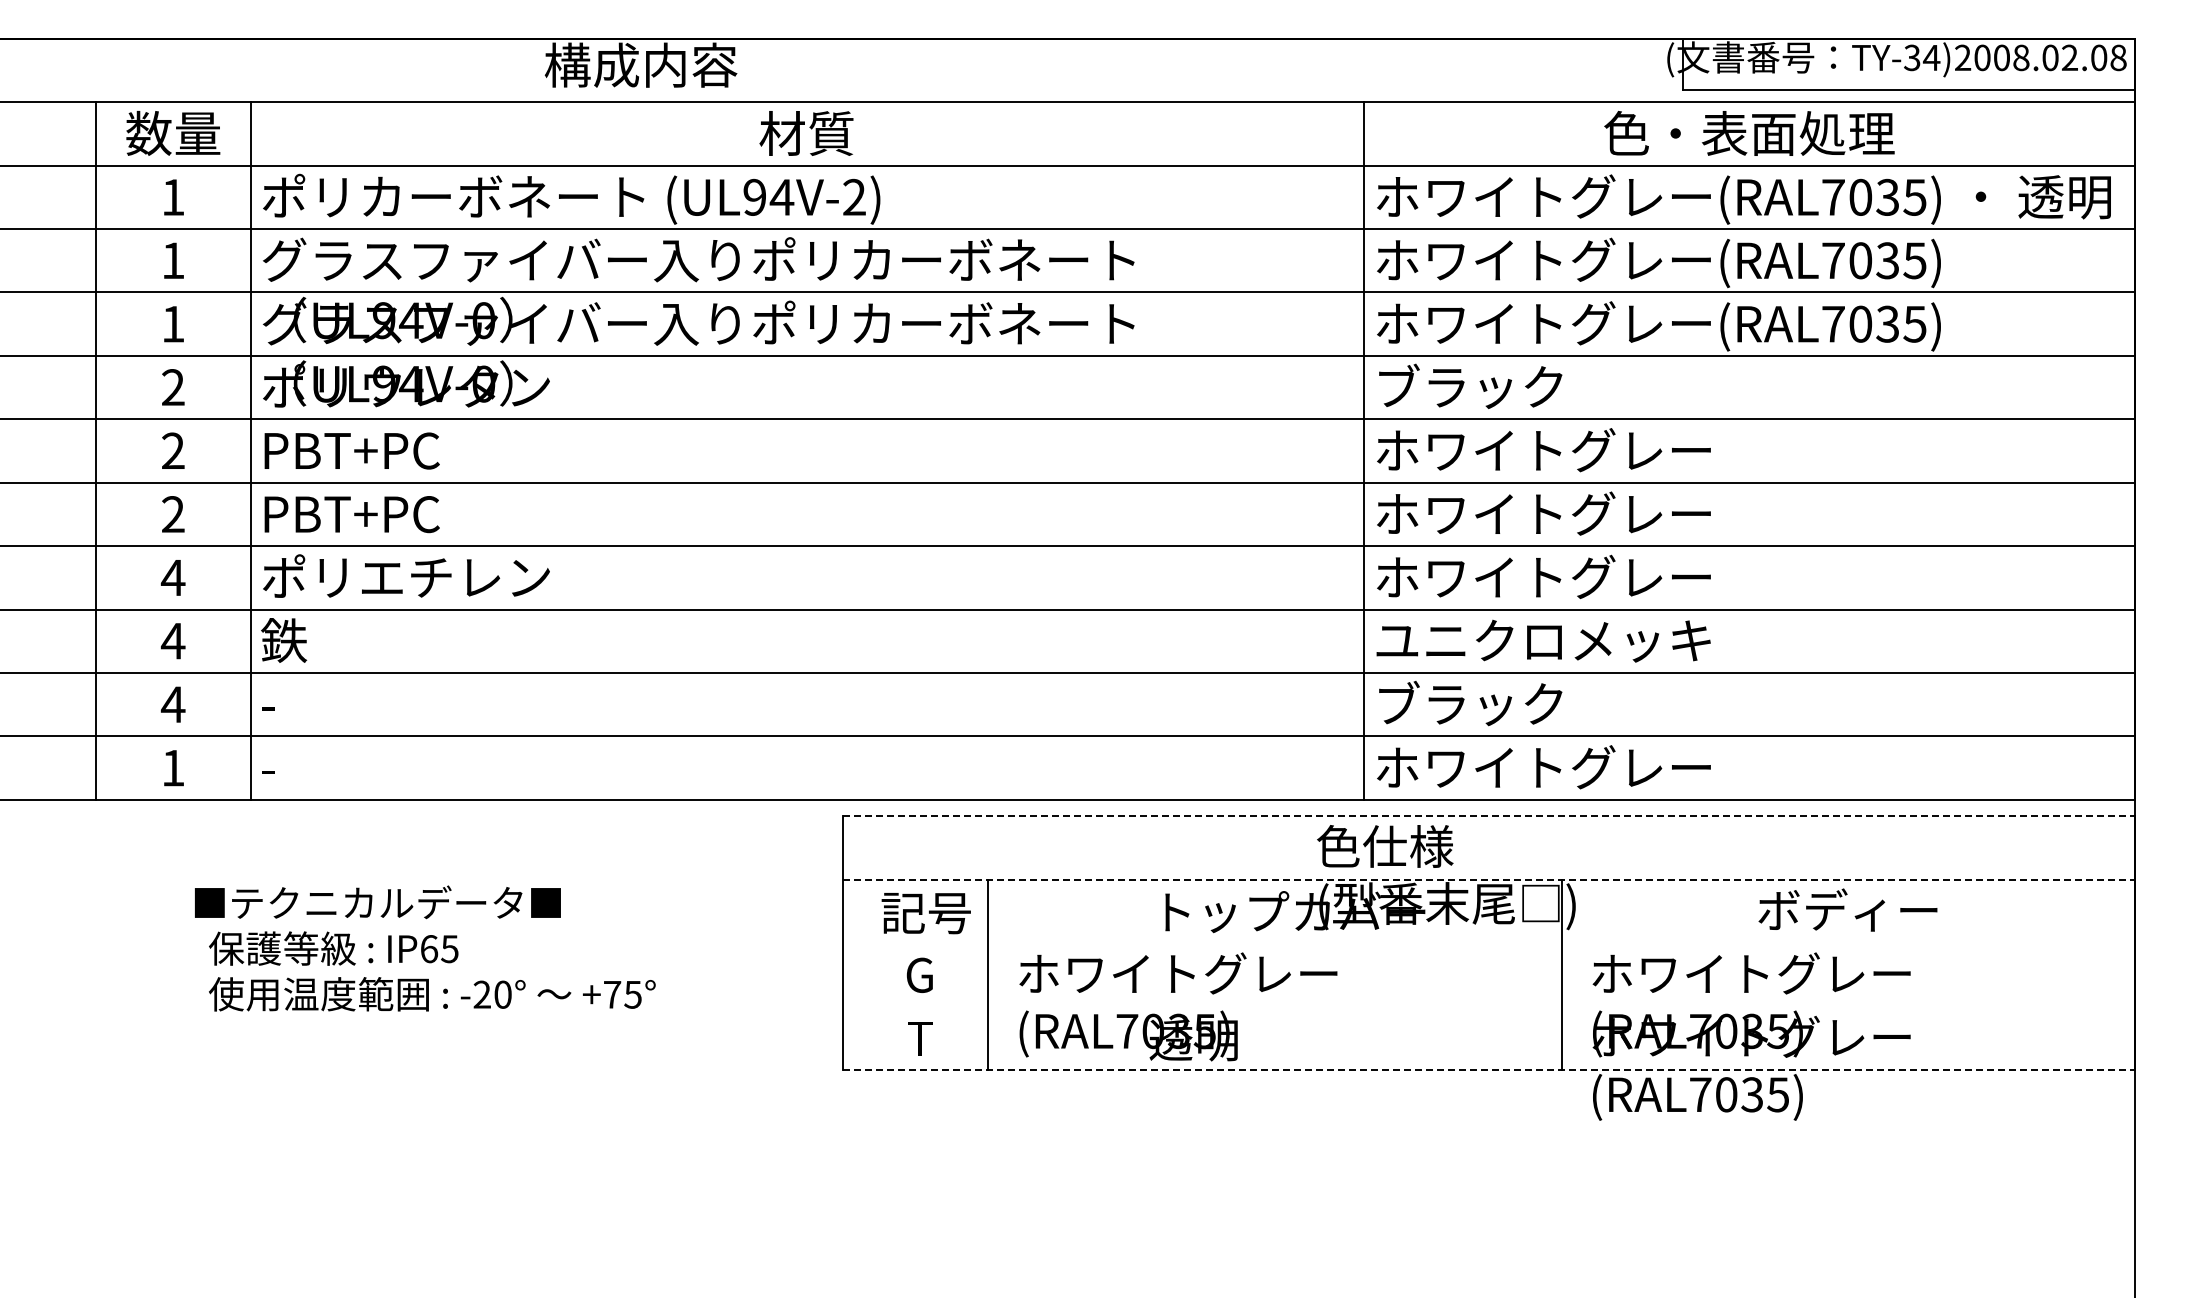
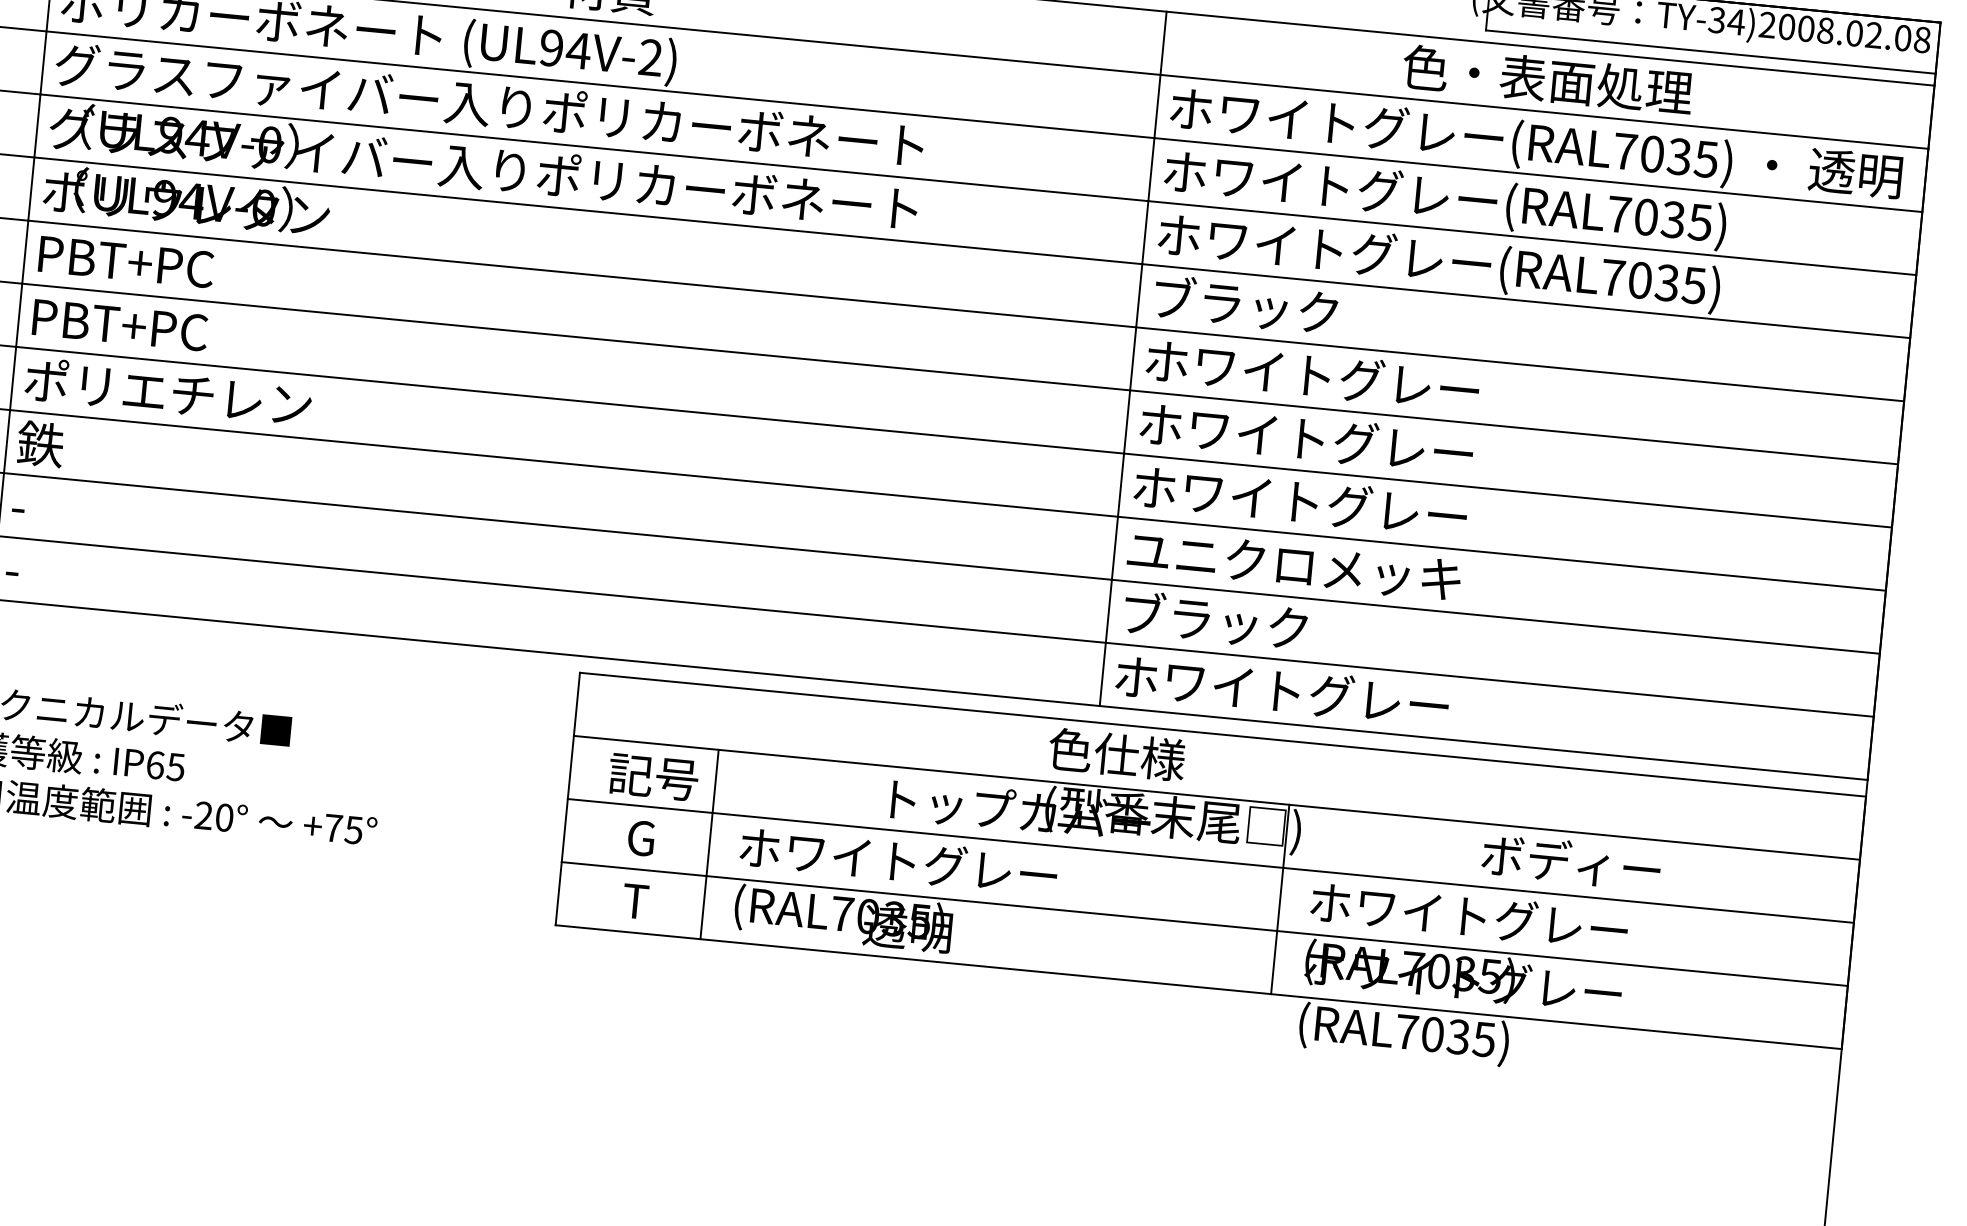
line: (1489, 816) -> (1223, 734), dashed -> solid
line: (1489, 879) -> (1217, 797), dashed -> solid
line: (1488, 943) -> (1210, 861), added
line: (1488, 1006) -> (1204, 923), added
line: (1489, 1070) -> (1199, 987), dashed -> solid

